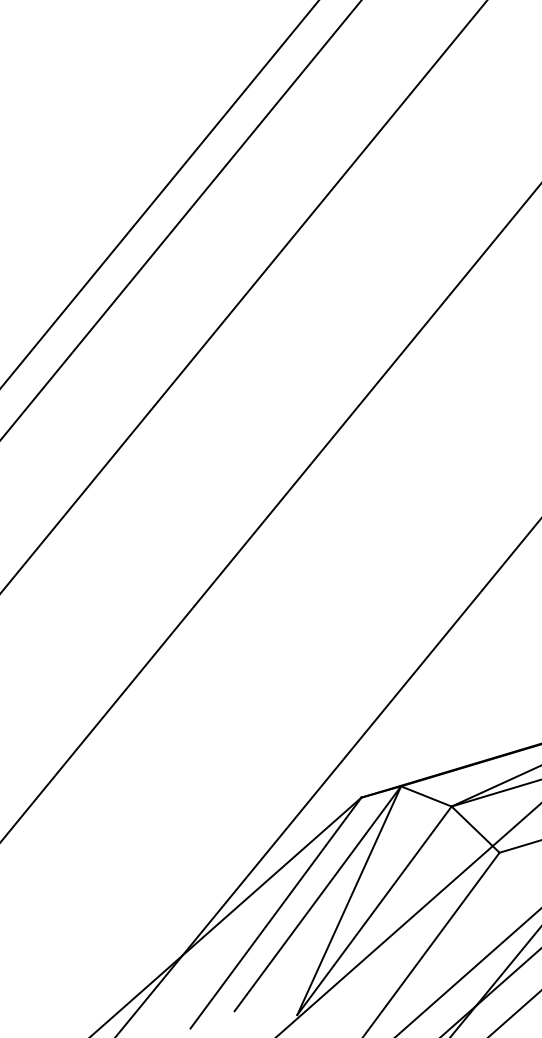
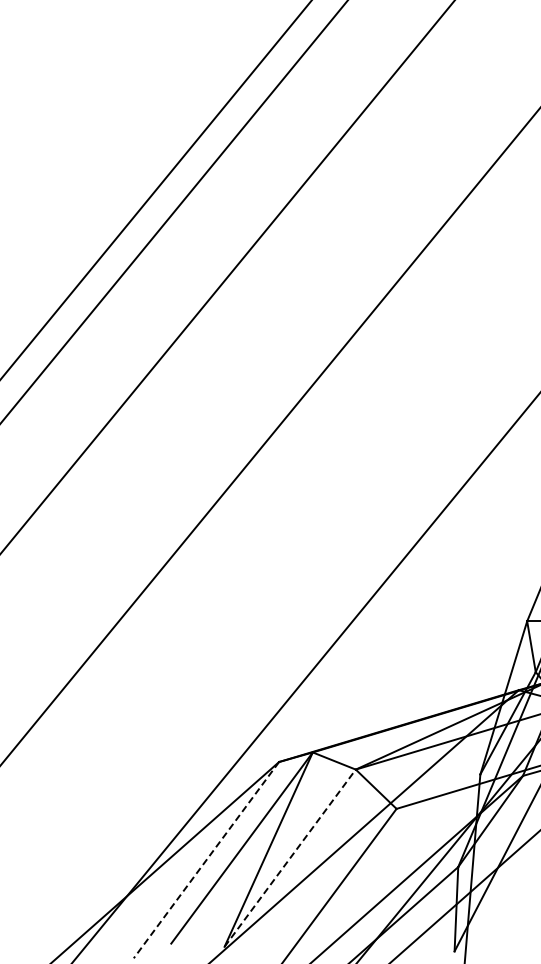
line: (374, 909) -> (290, 857), solid -> dashed
line: (276, 913) -> (206, 860), solid -> dashed

